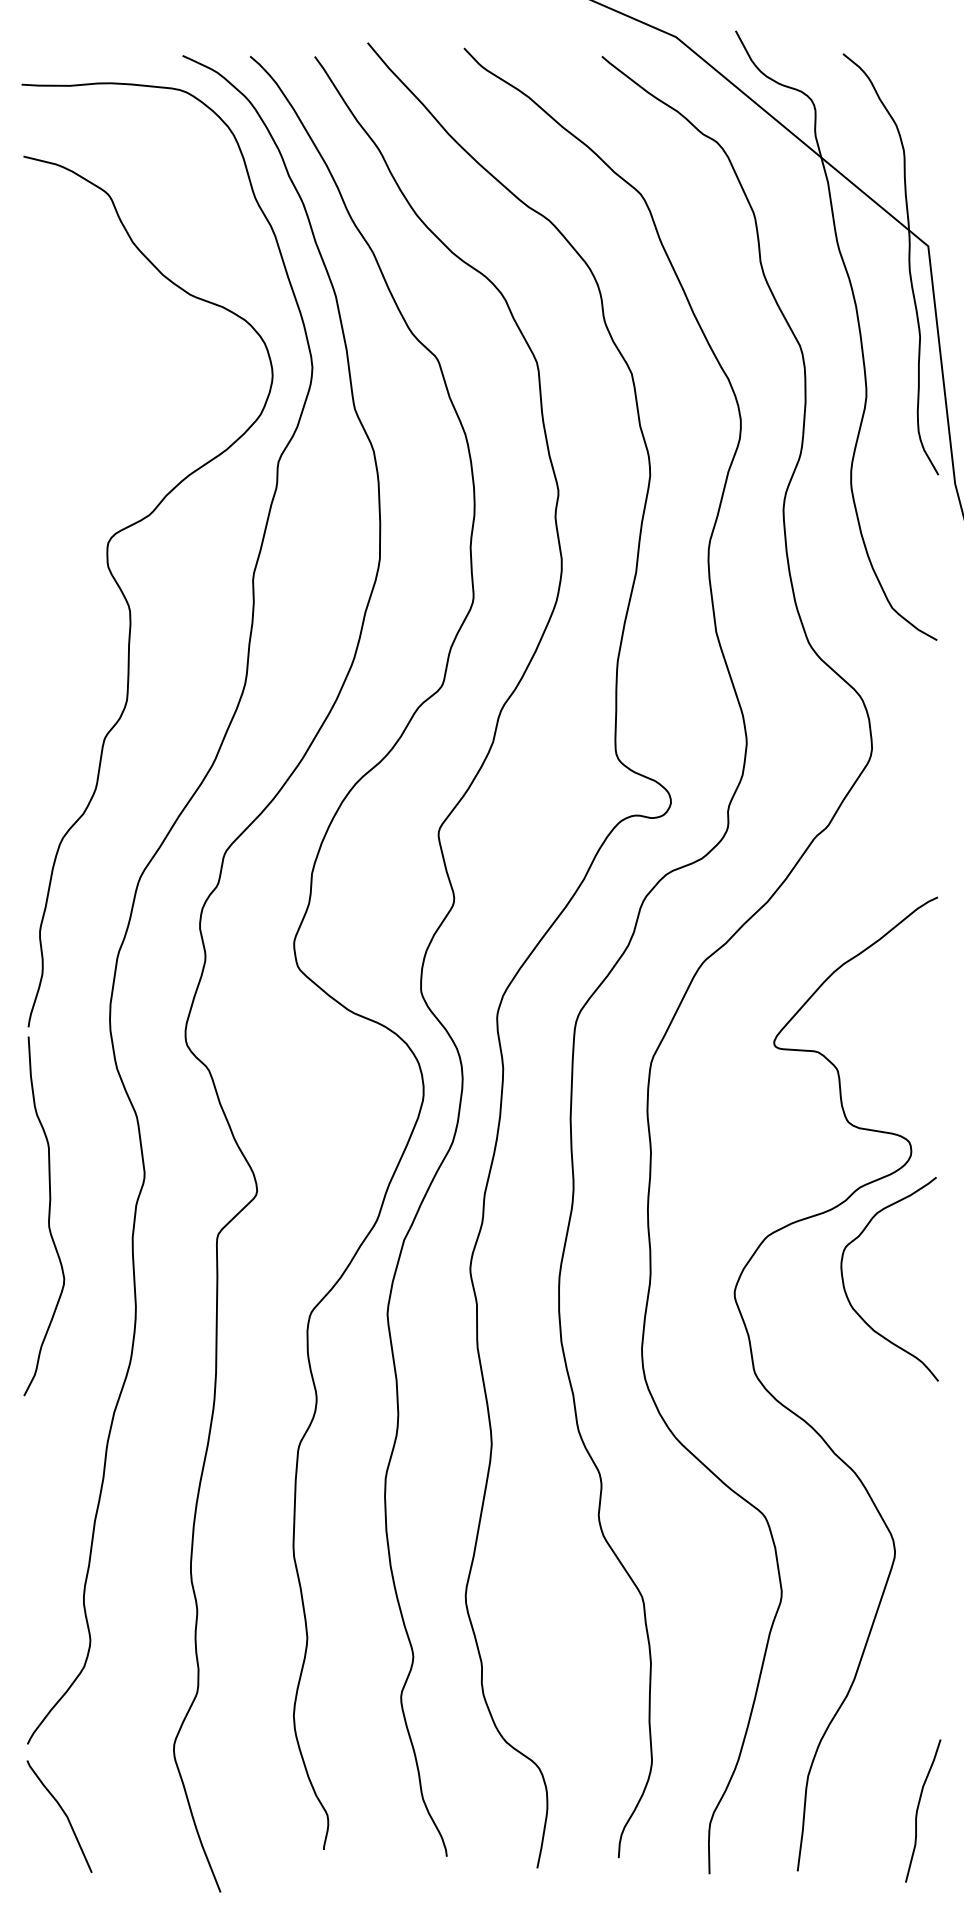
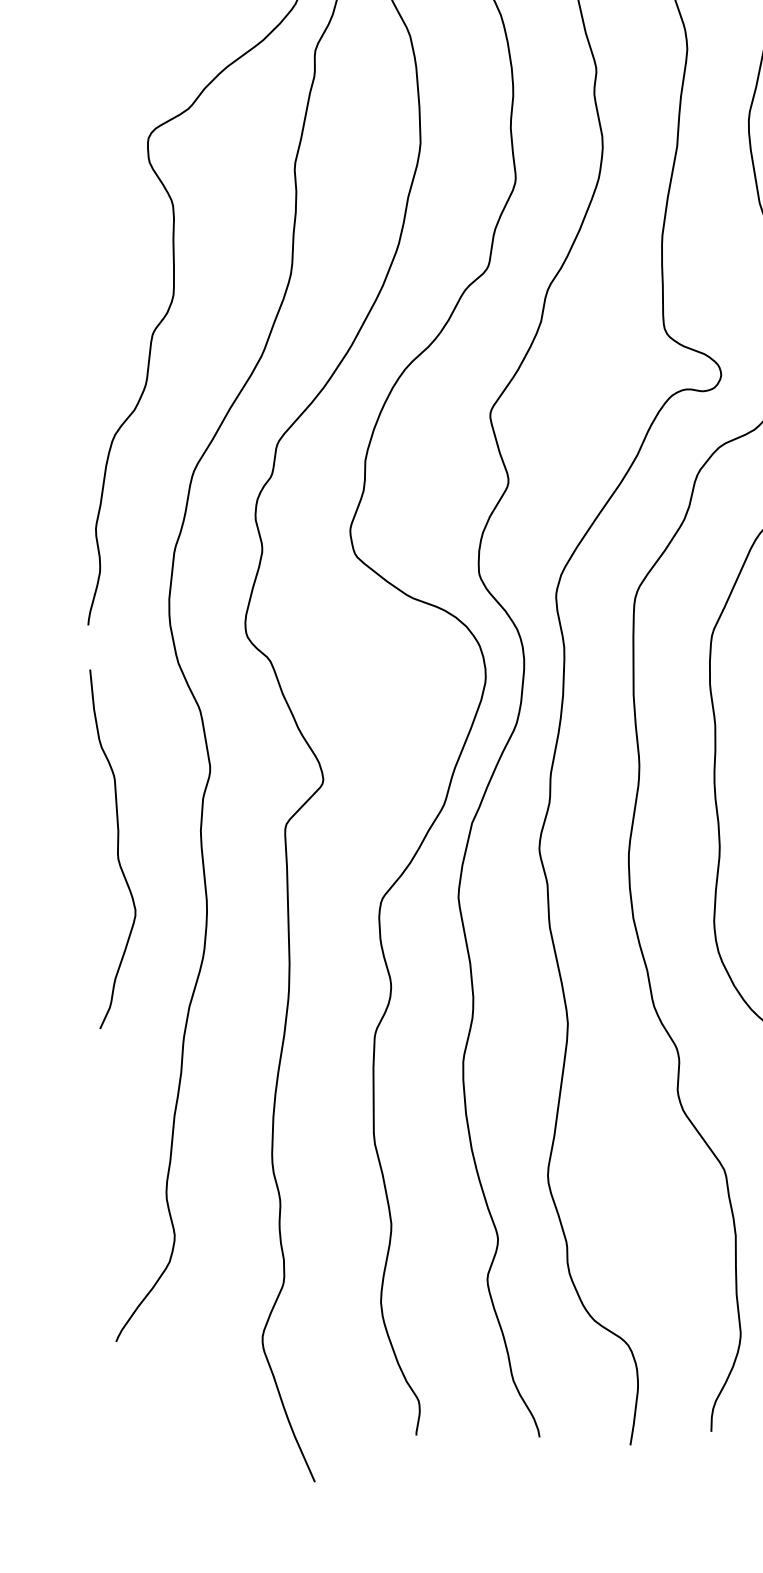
curve: (48, 1216) -> (117, 848), moved
curve: (63, 1813) -> (154, 1409), removed

